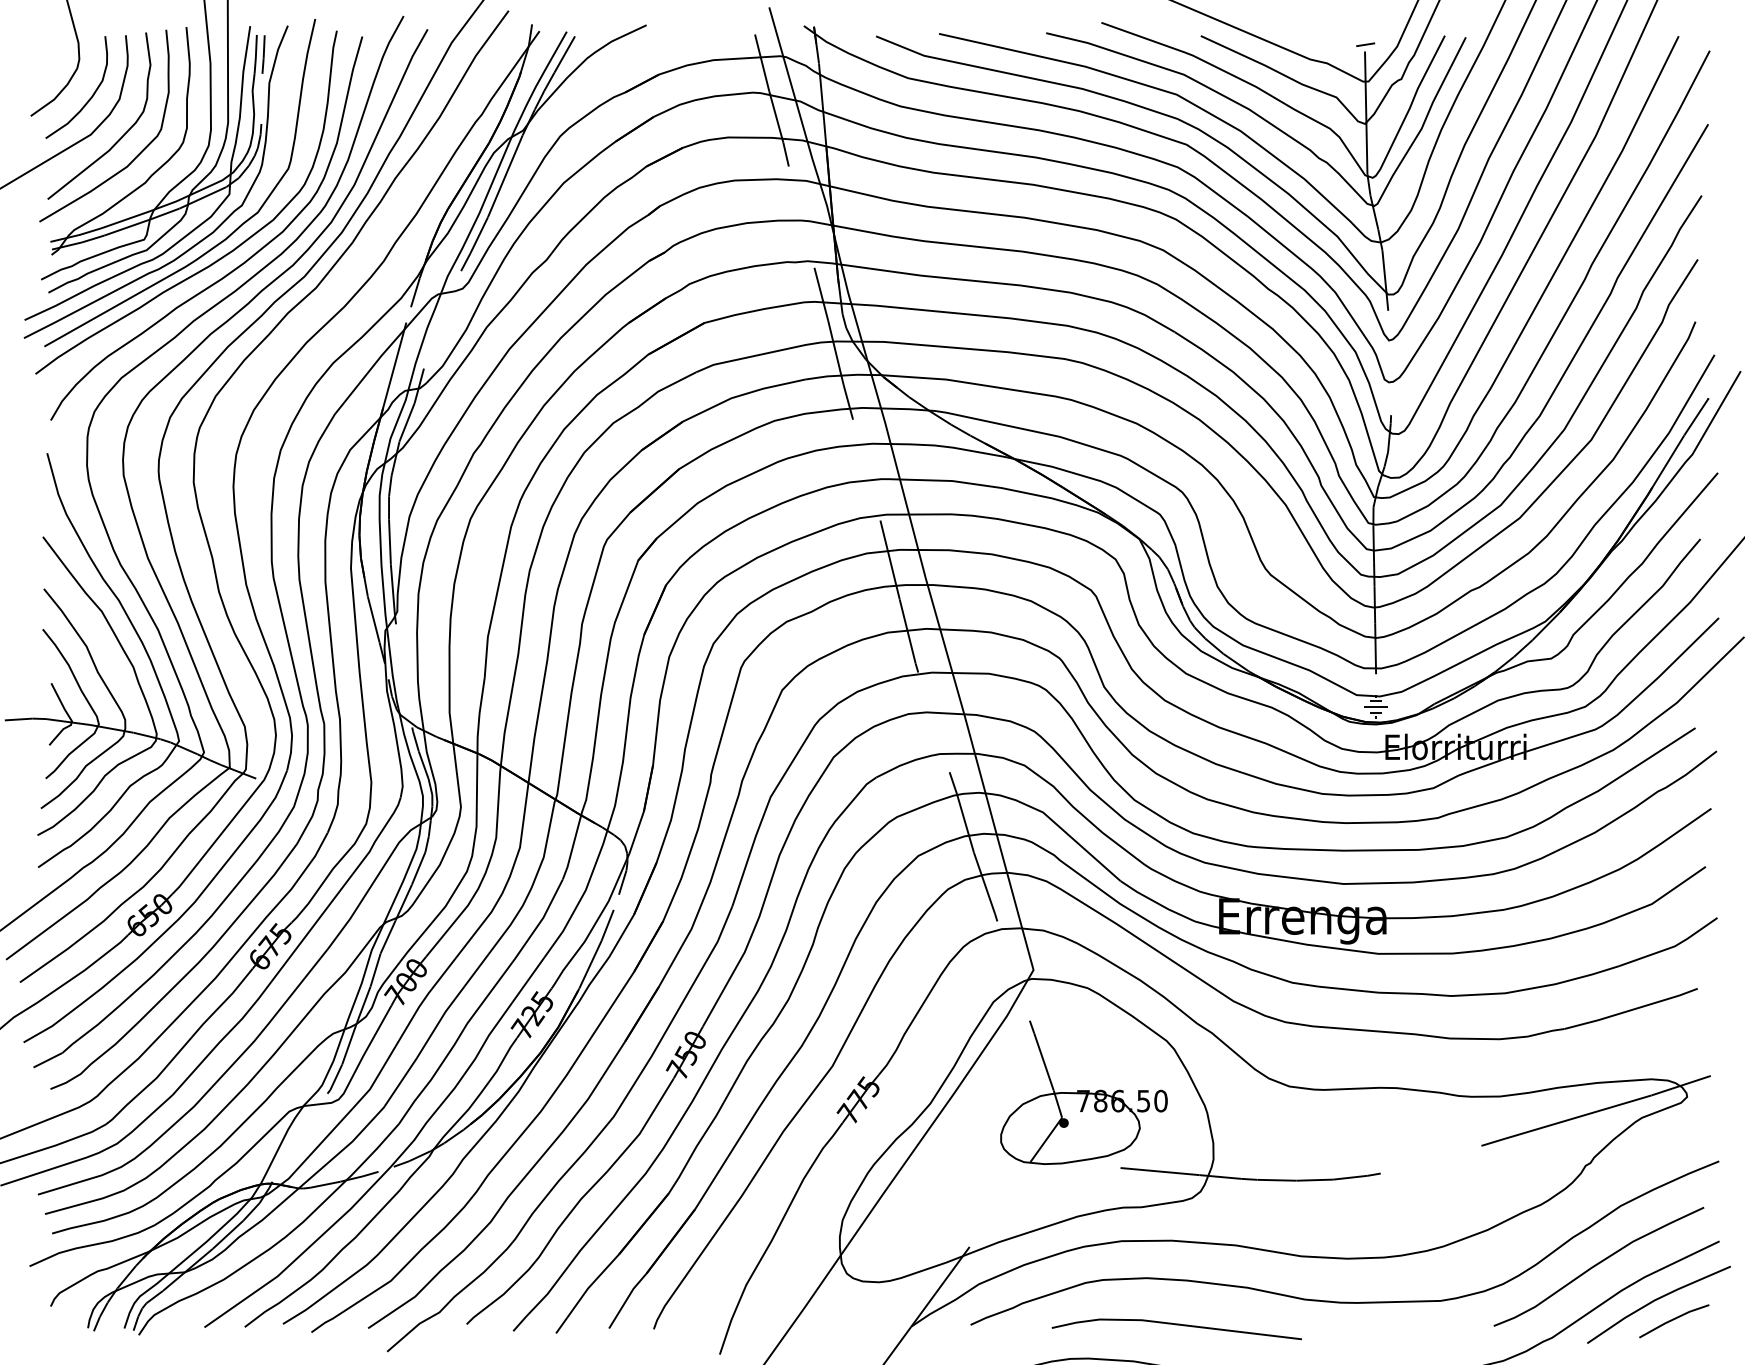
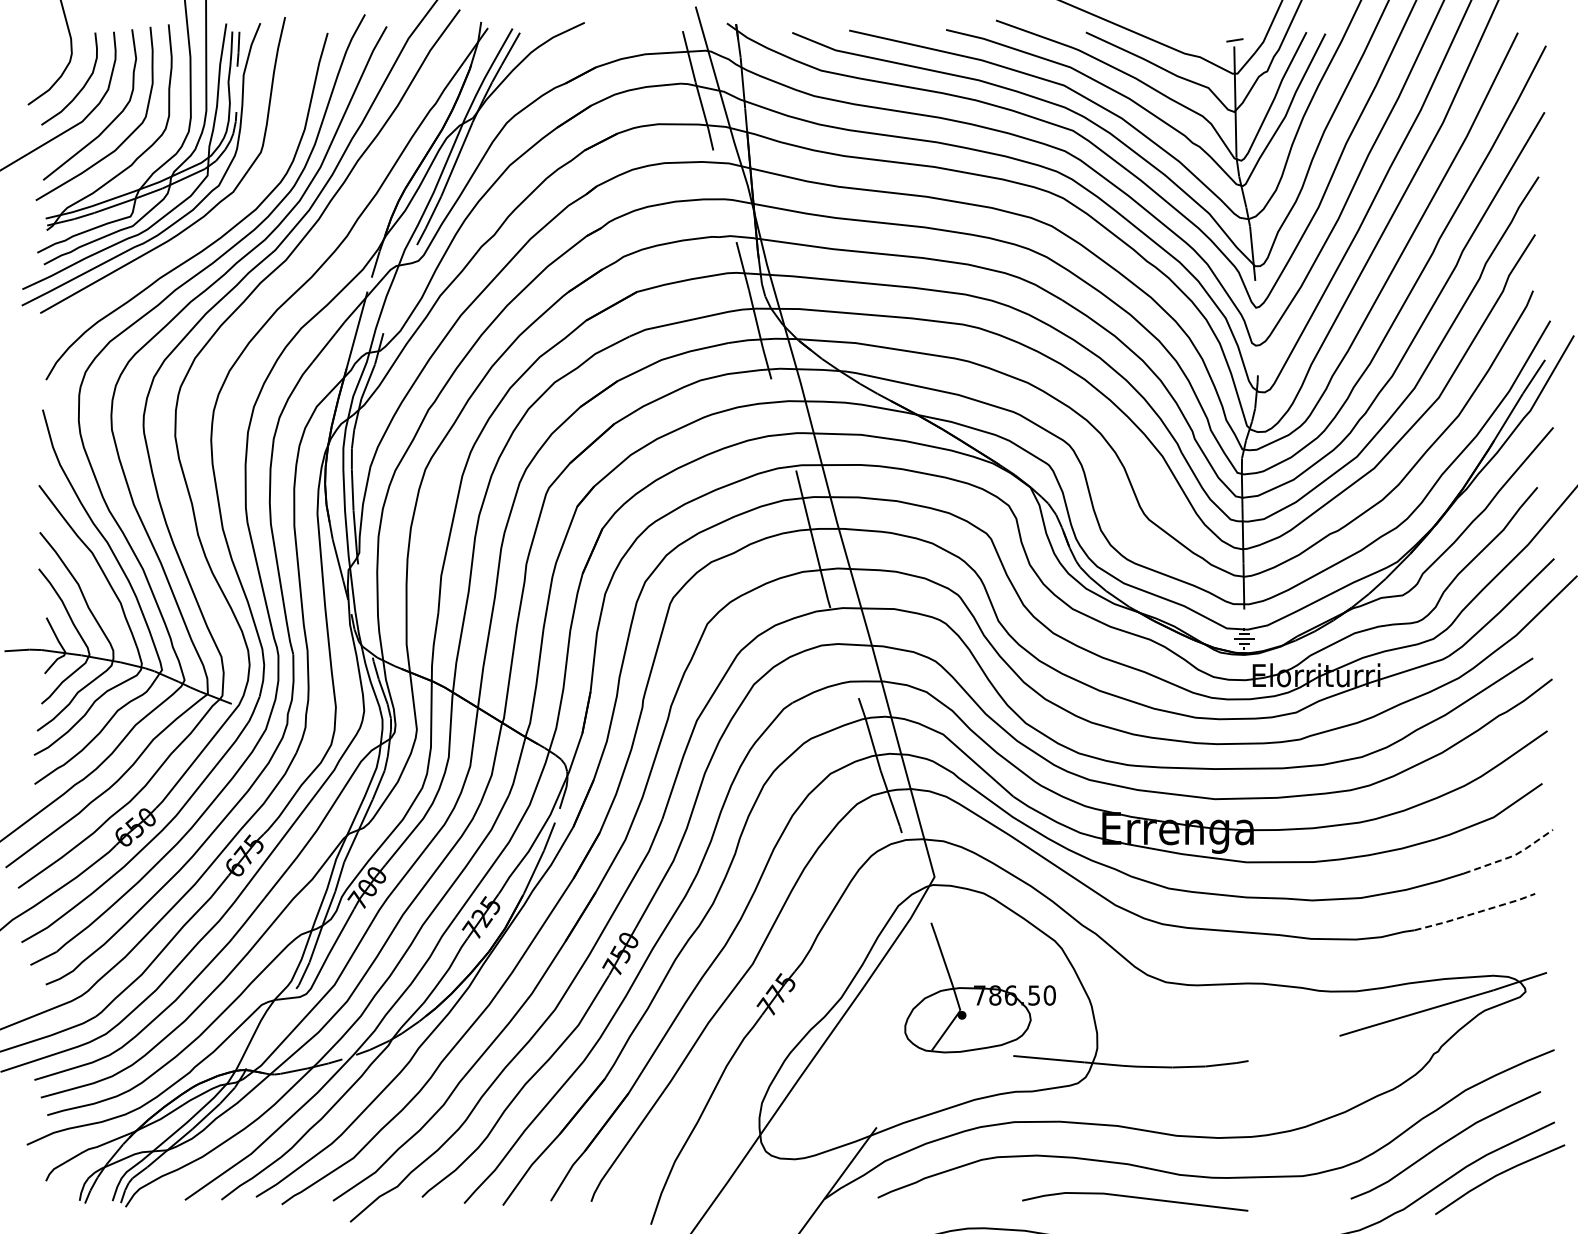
curve: (223, 255) -> (202, 230), removed
line: (1672, 947) -> (1512, 856), solid -> dashed
line: (1631, 1010) -> (1475, 913), solid -> dashed
line: (1673, 1320) -> (1513, 1193), removed
line: (1177, 1325) -> (1135, 1198), moved

